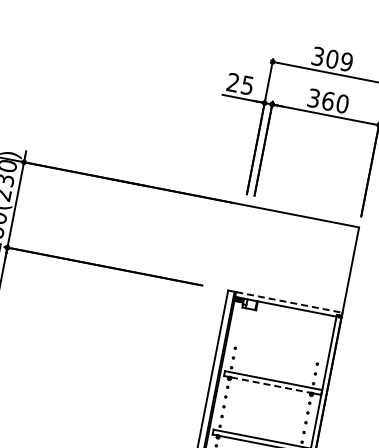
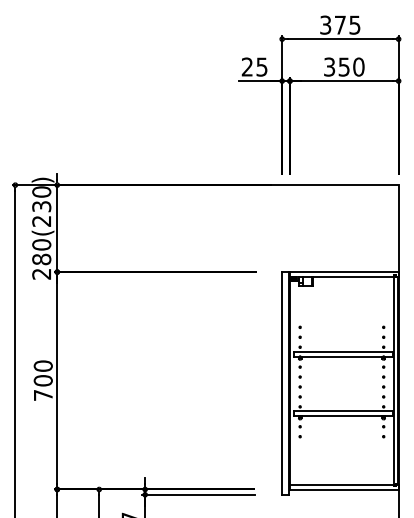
text: (339, 59) -> (347, 24), 309 -> 375
text: (328, 100) -> (344, 66), 360 -> 350
line: (290, 303) -> (345, 272), dashed -> solid
line: (271, 384) -> (342, 356), dashed -> solid

